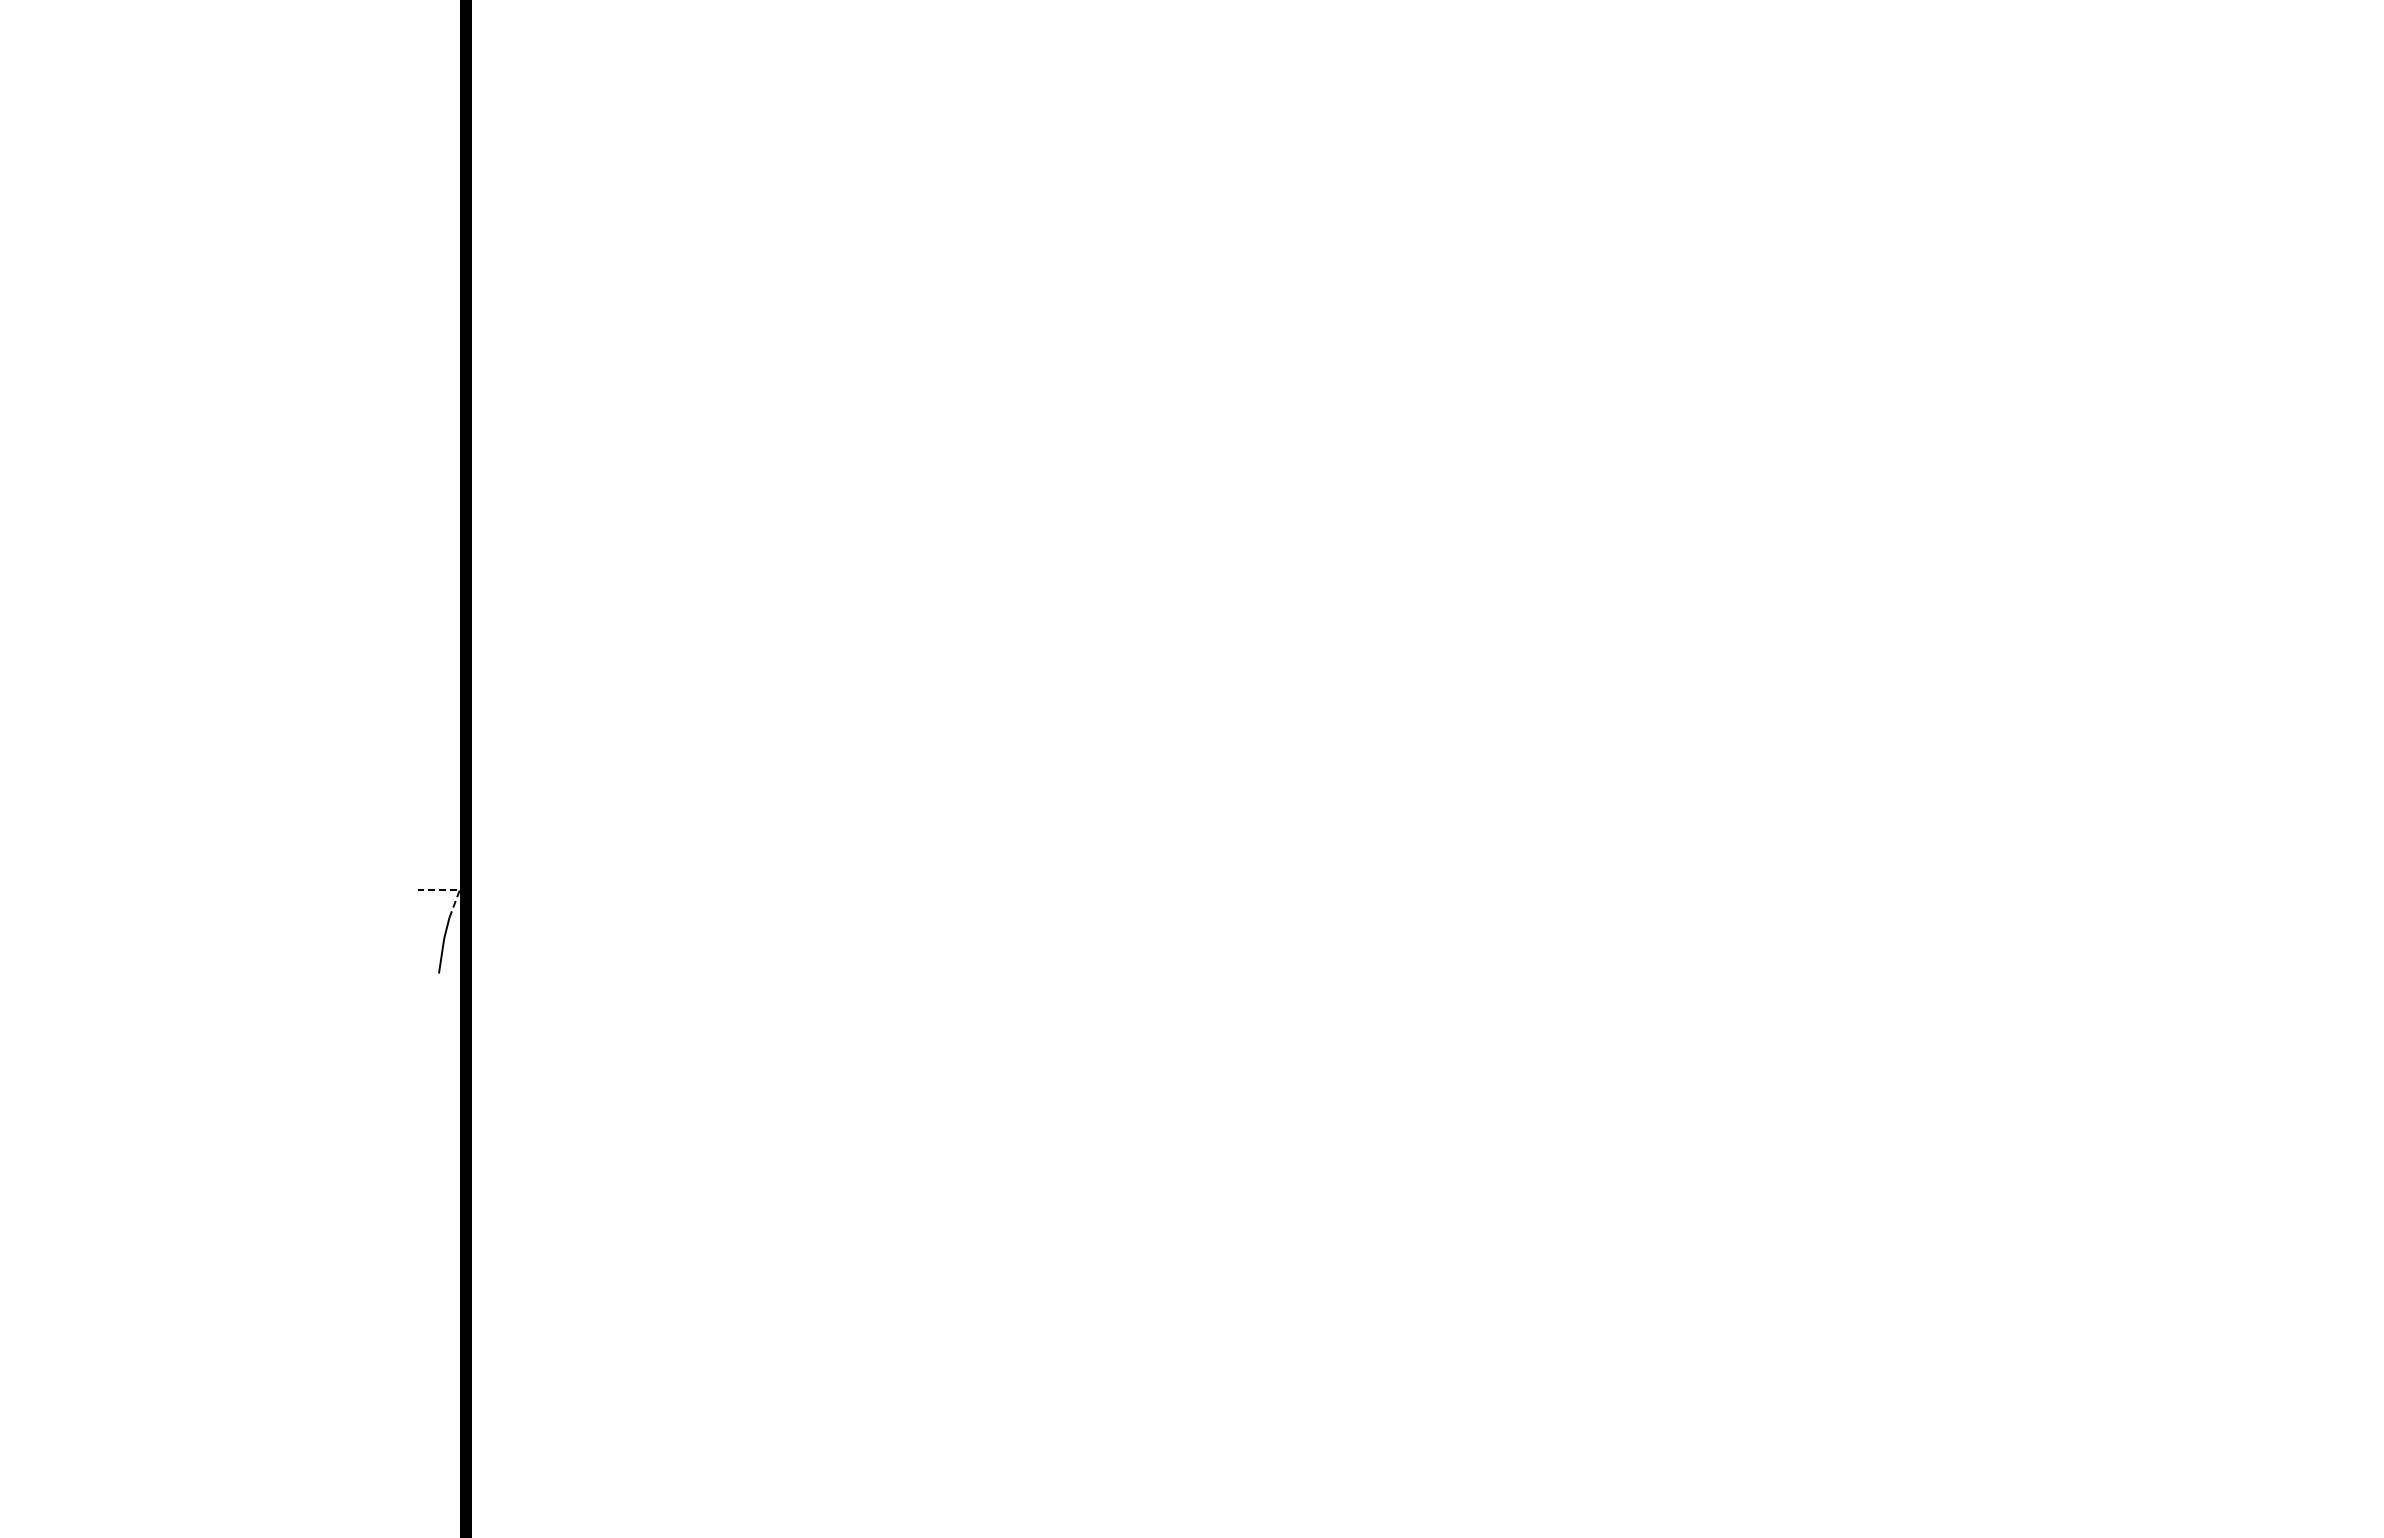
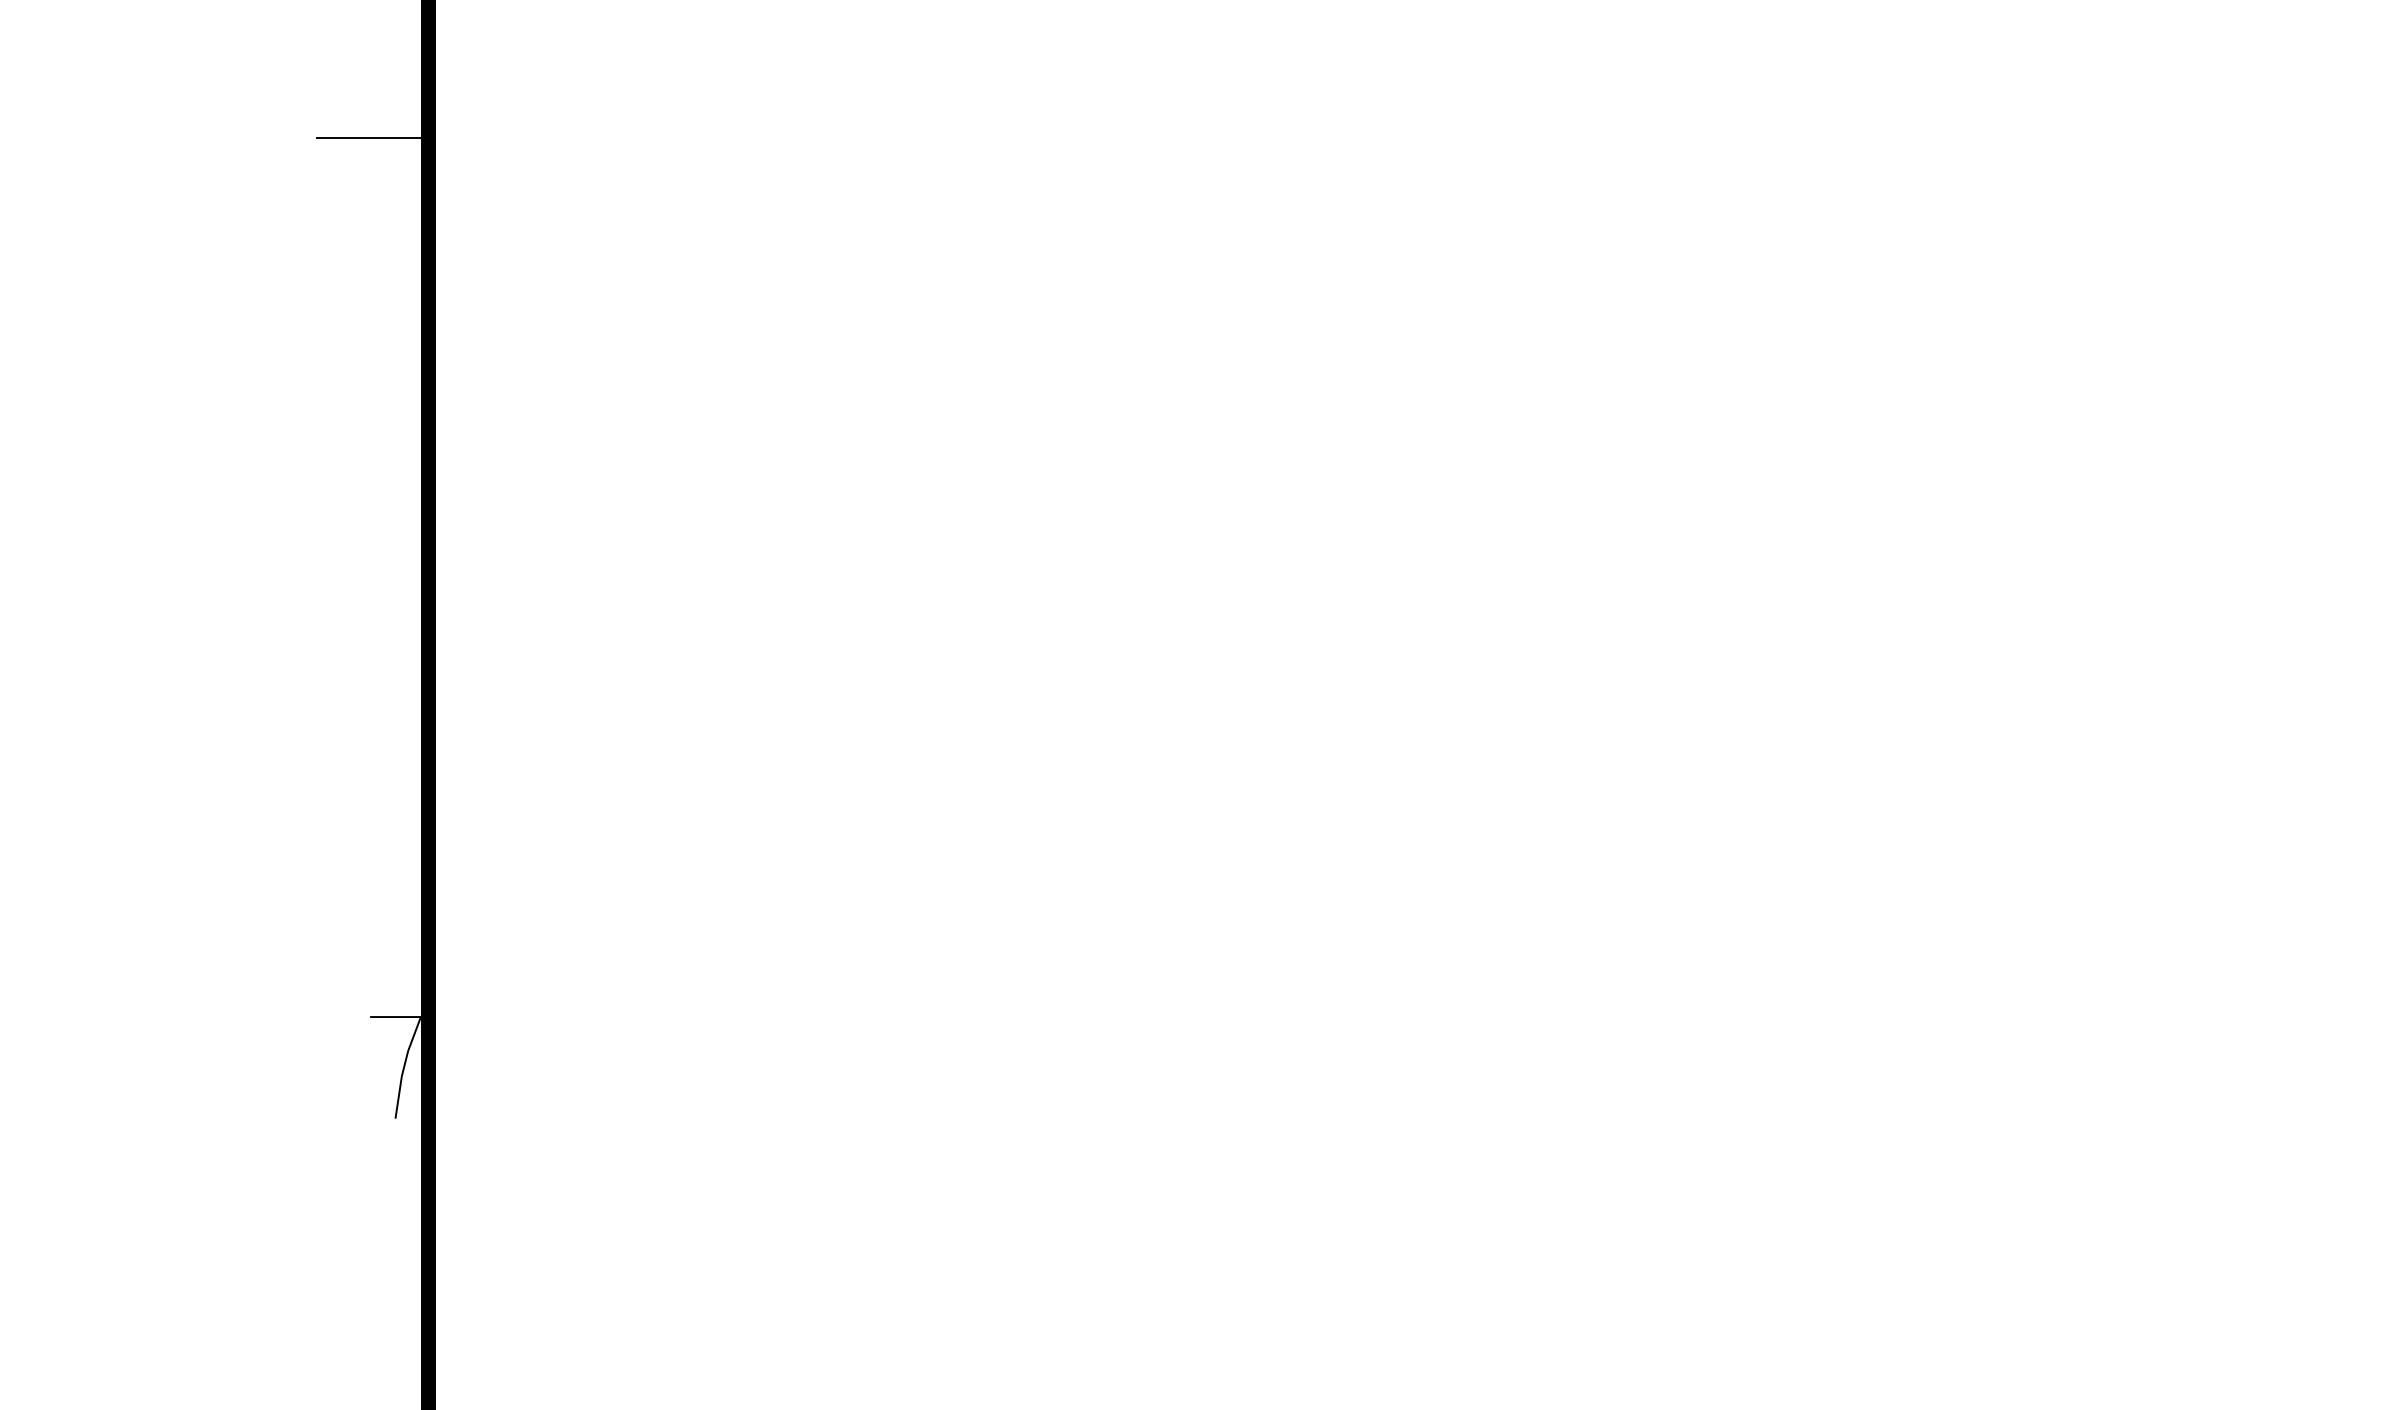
line: (418, 168) -> (370, 138), added
line: (453, 890) -> (413, 1017), dashed -> solid

